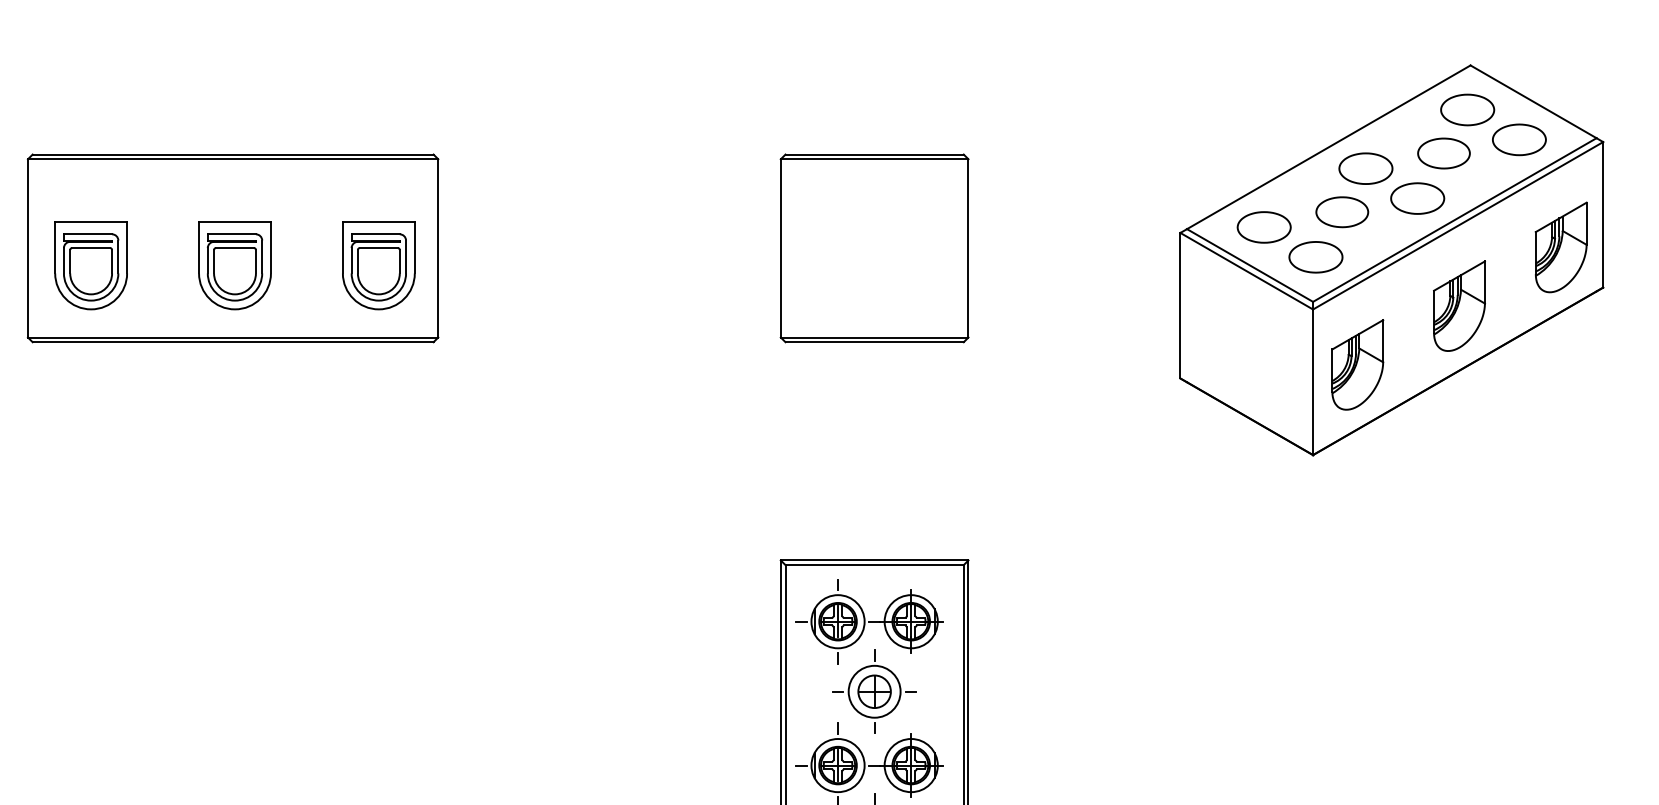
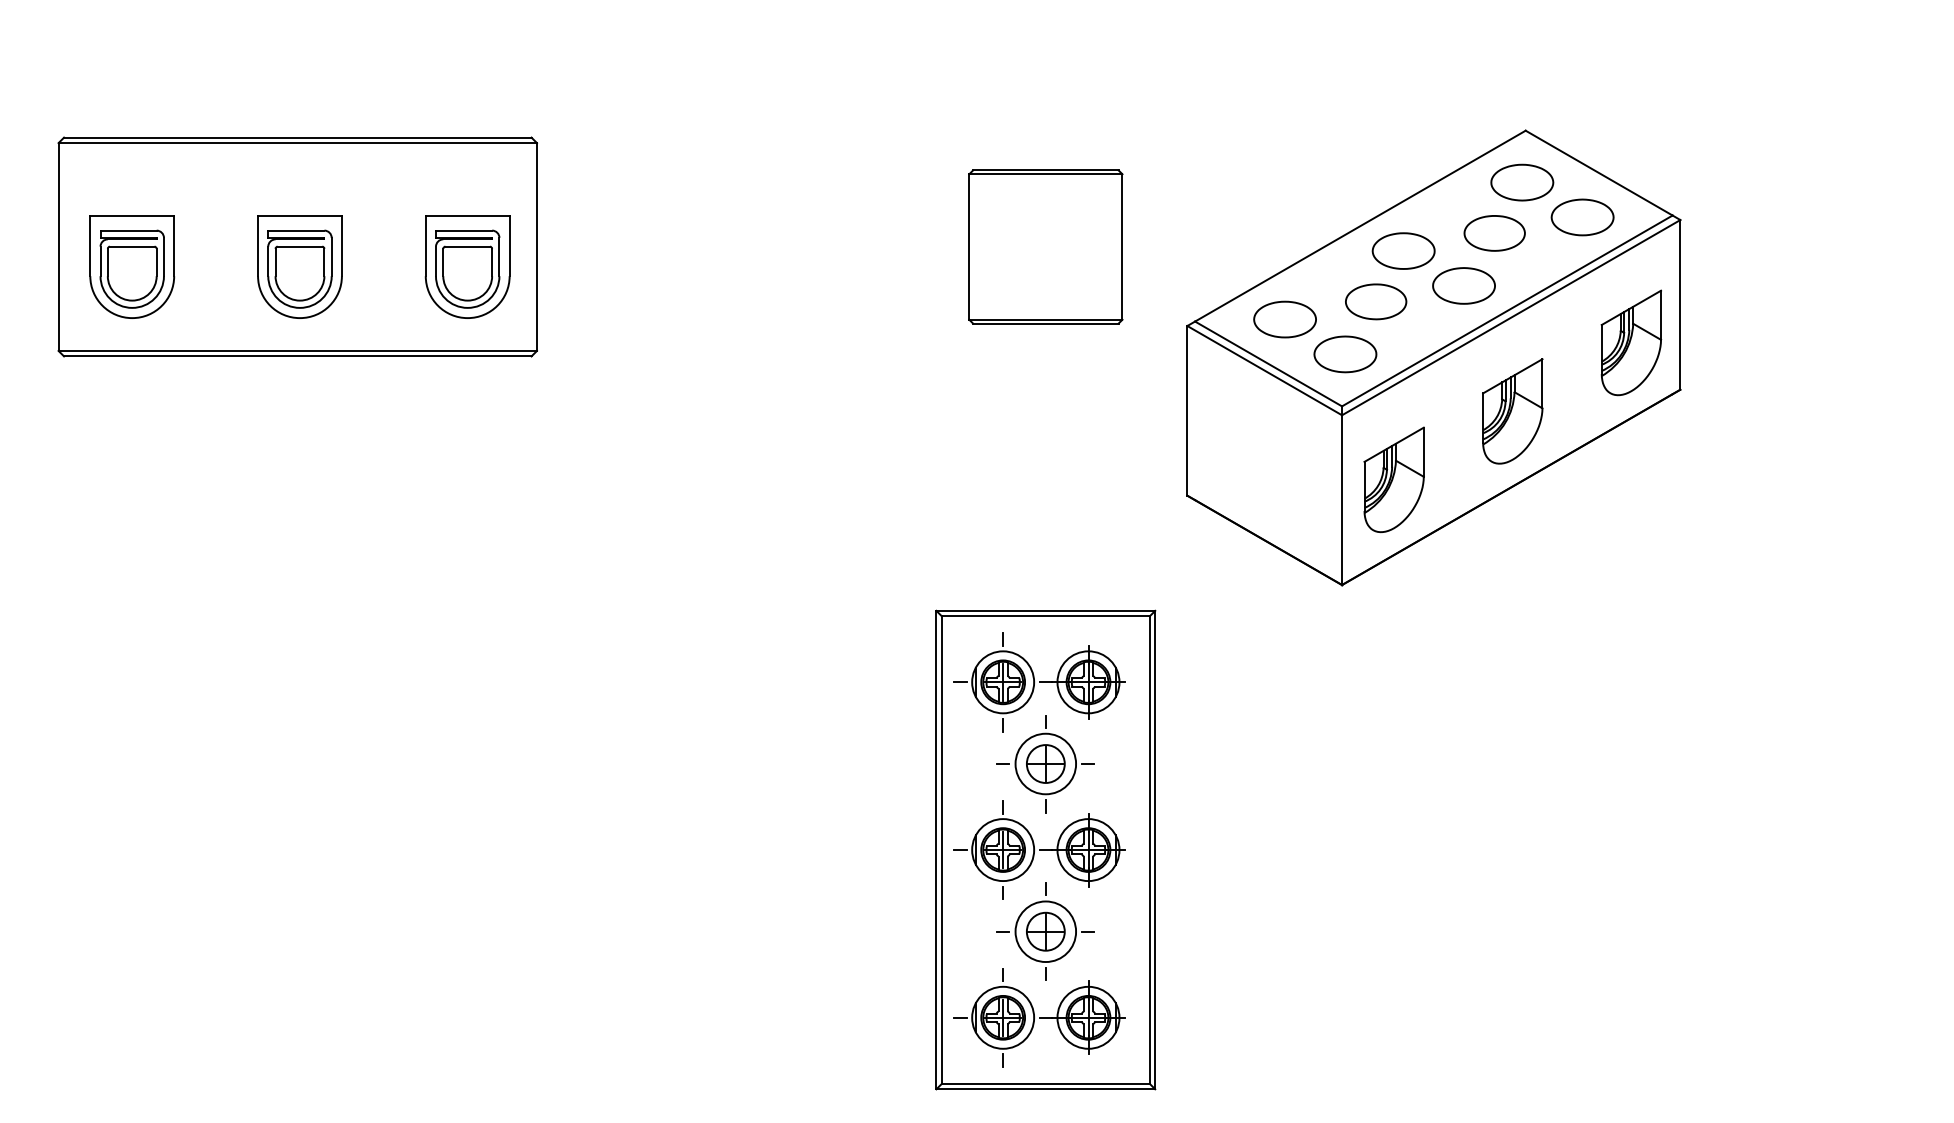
part: (874, 247) -> (1045, 246), size x0.7
part: (1391, 259) -> (1433, 357), moved

